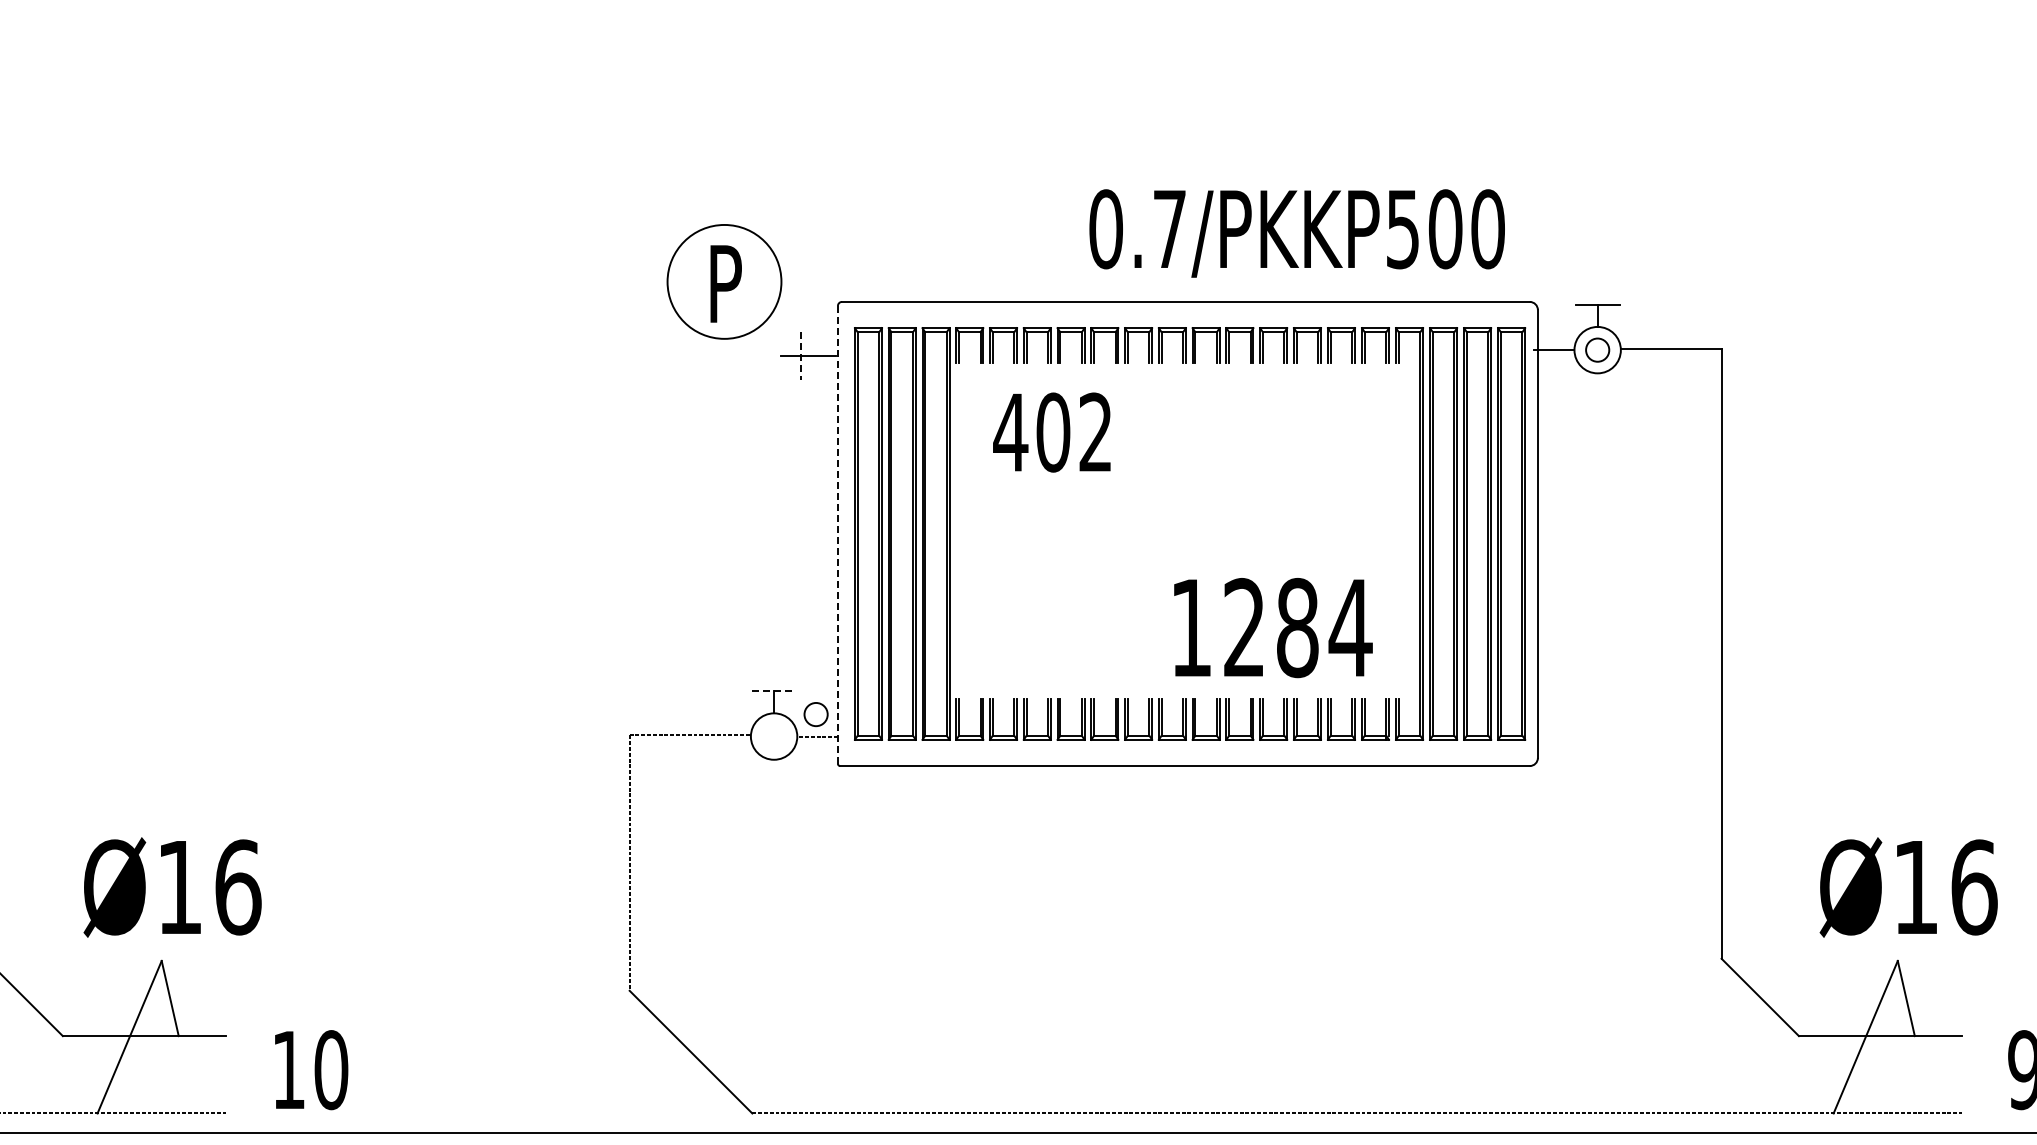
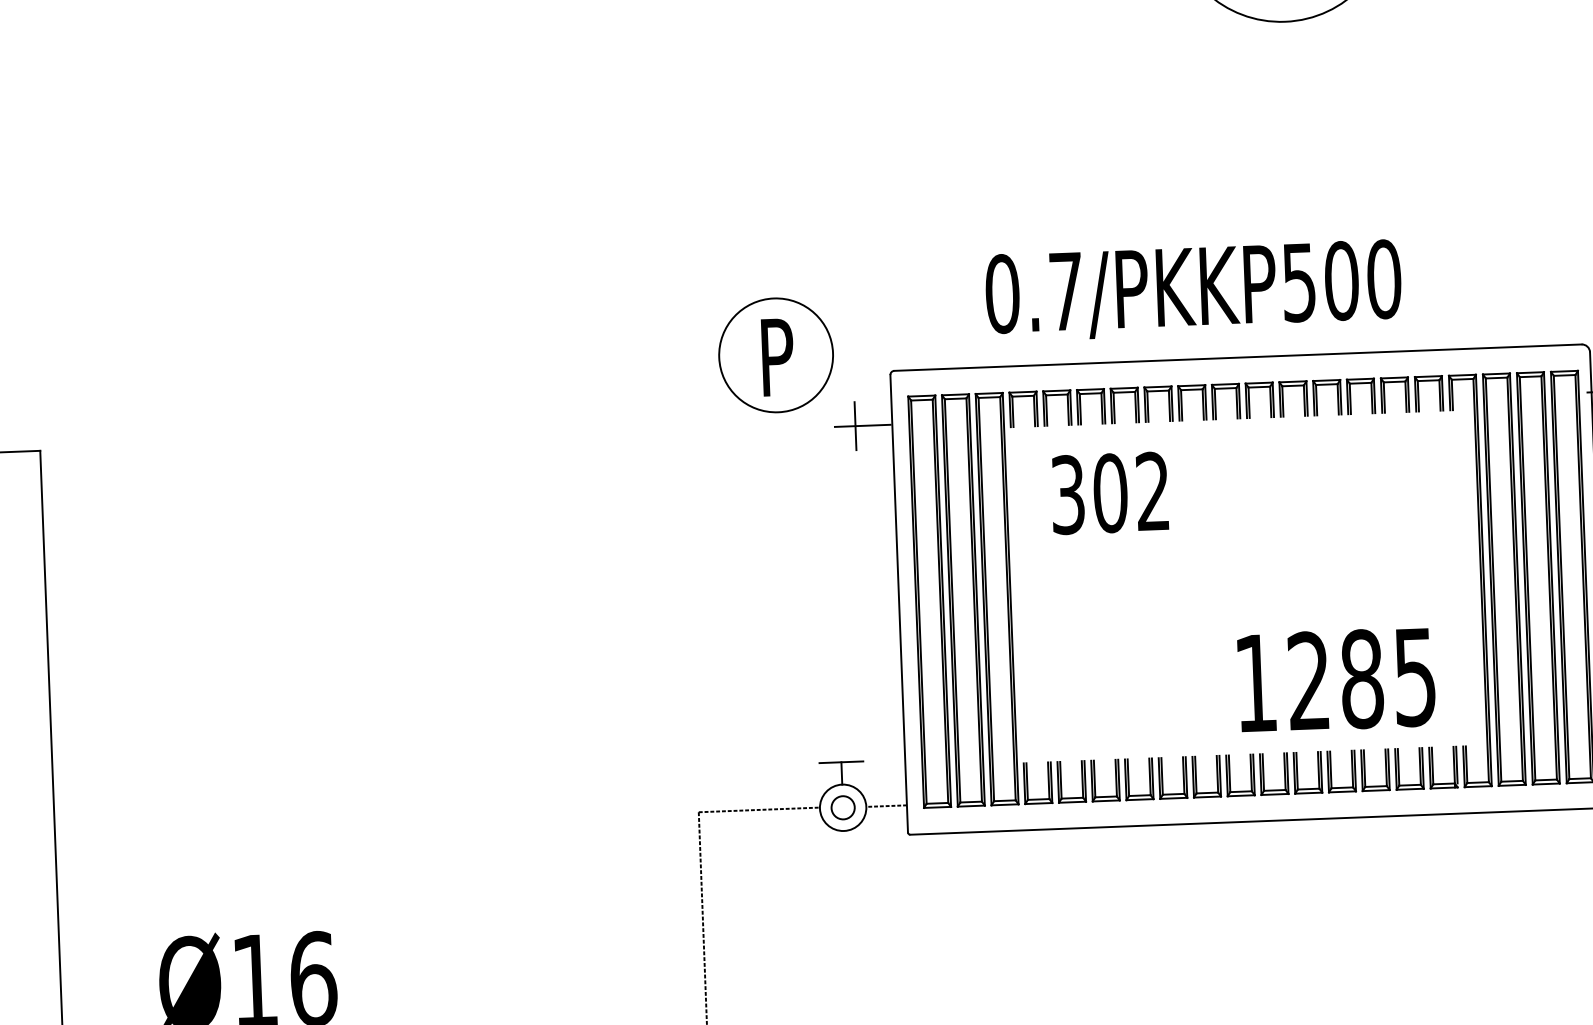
text: (1296, 233) -> (1192, 290), moved
line: (801, 355) -> (855, 425), dashed -> solid
text: (1010, 432) -> (1067, 494), 402 -> 302
line: (837, 534) -> (898, 603), dashed -> solid
text: (1350, 628) -> (1414, 677), 1284 -> 1285
line: (774, 691) -> (841, 762), dashed -> solid
circle: (815, 714) -> (842, 807), moved

